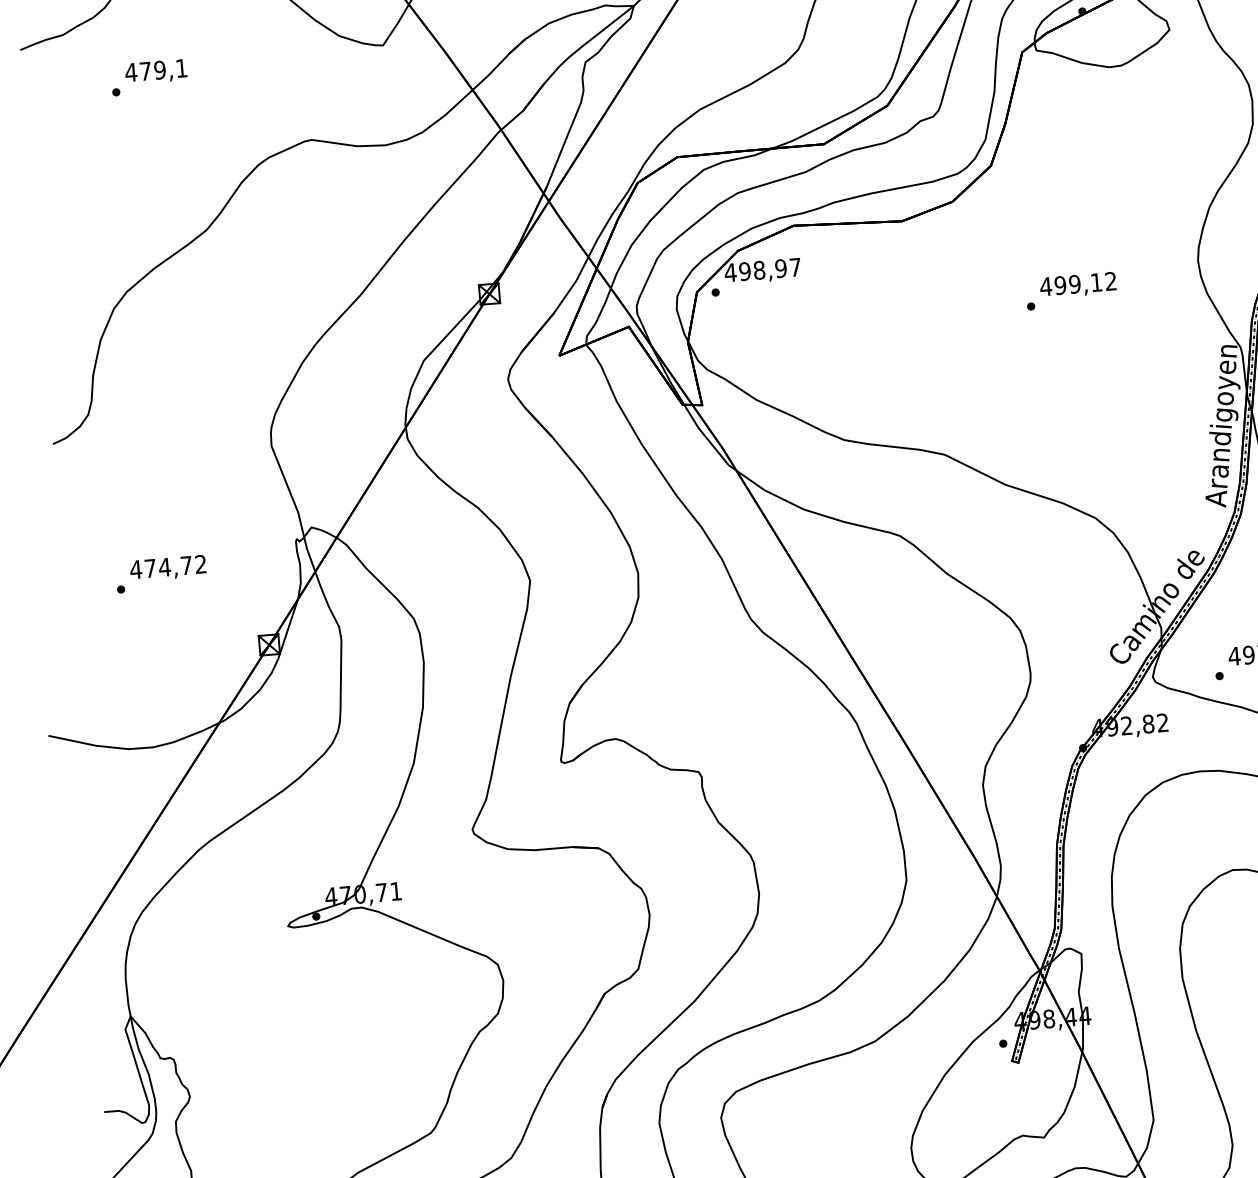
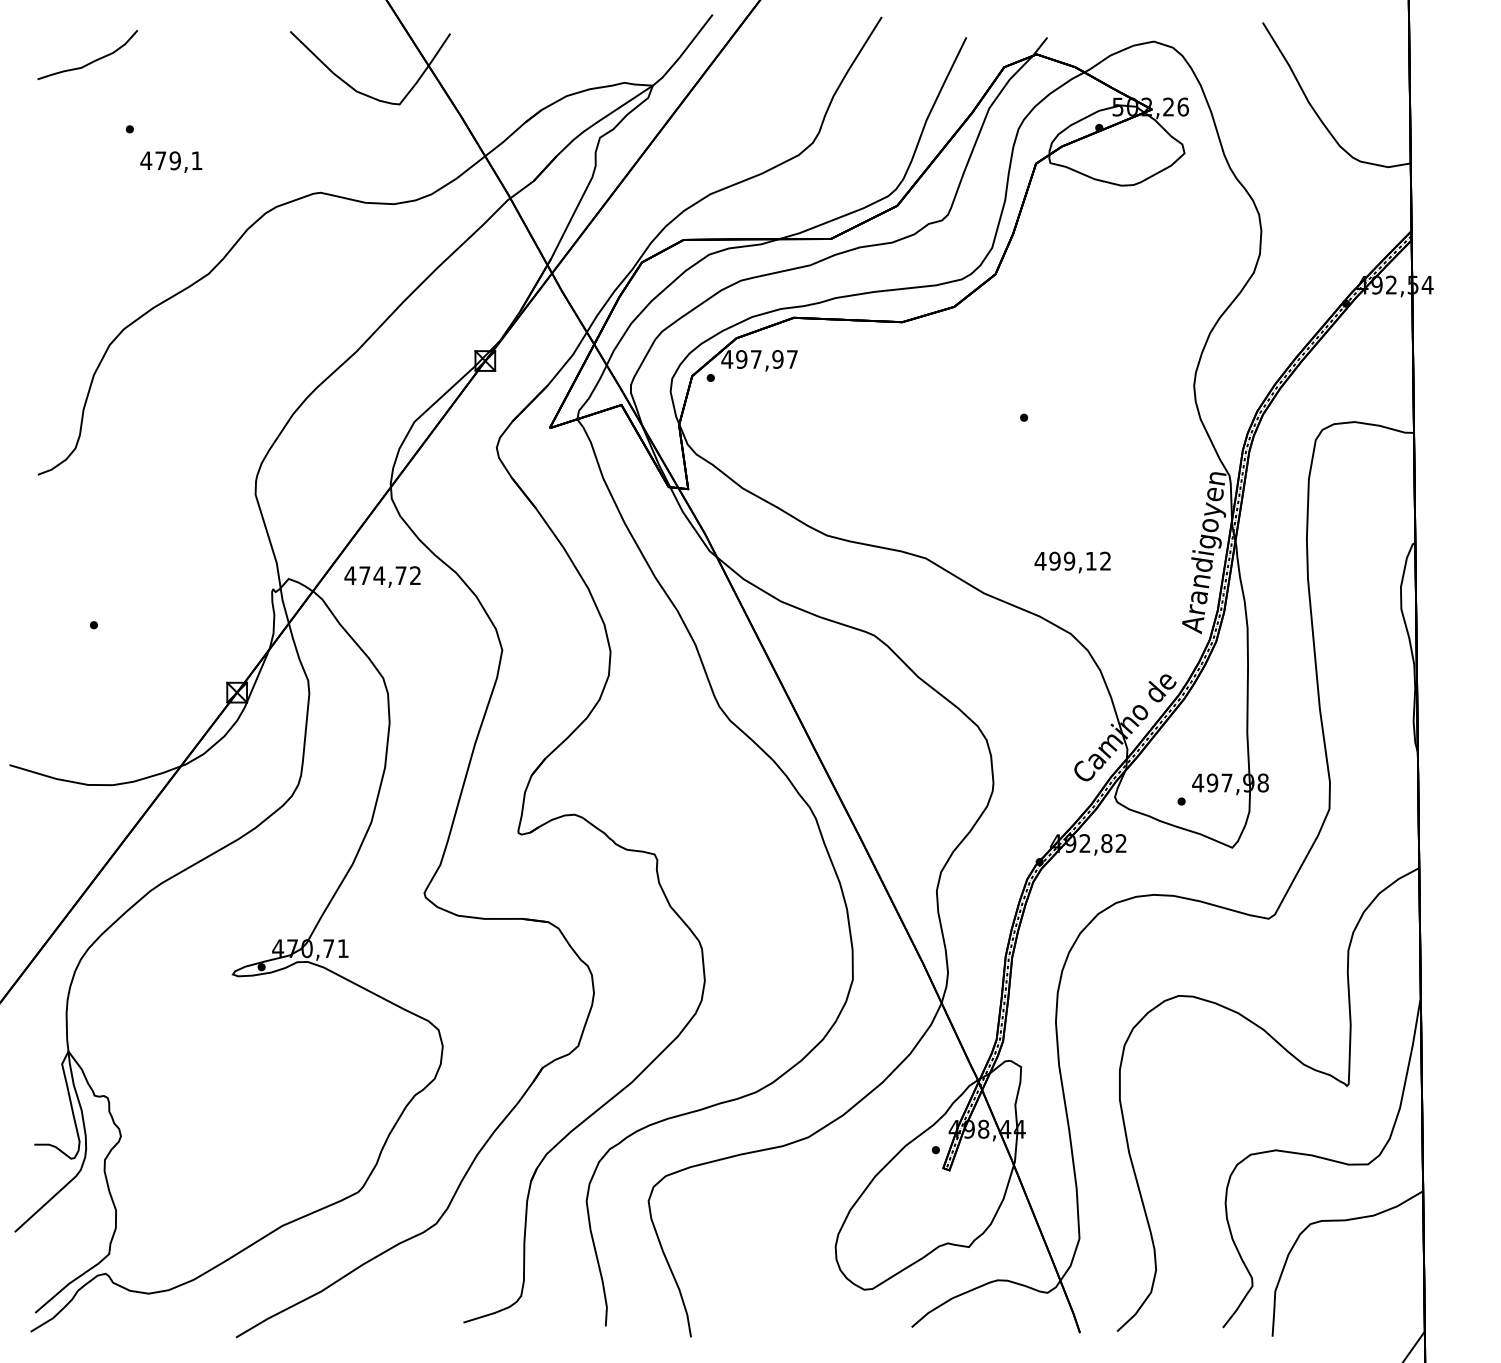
text: (156, 71) -> (171, 161), moved
text: (758, 270) -> (755, 359), 498,97 -> 497,97
text: (1077, 285) -> (1072, 562), moved
text: (168, 567) -> (382, 576), moved

